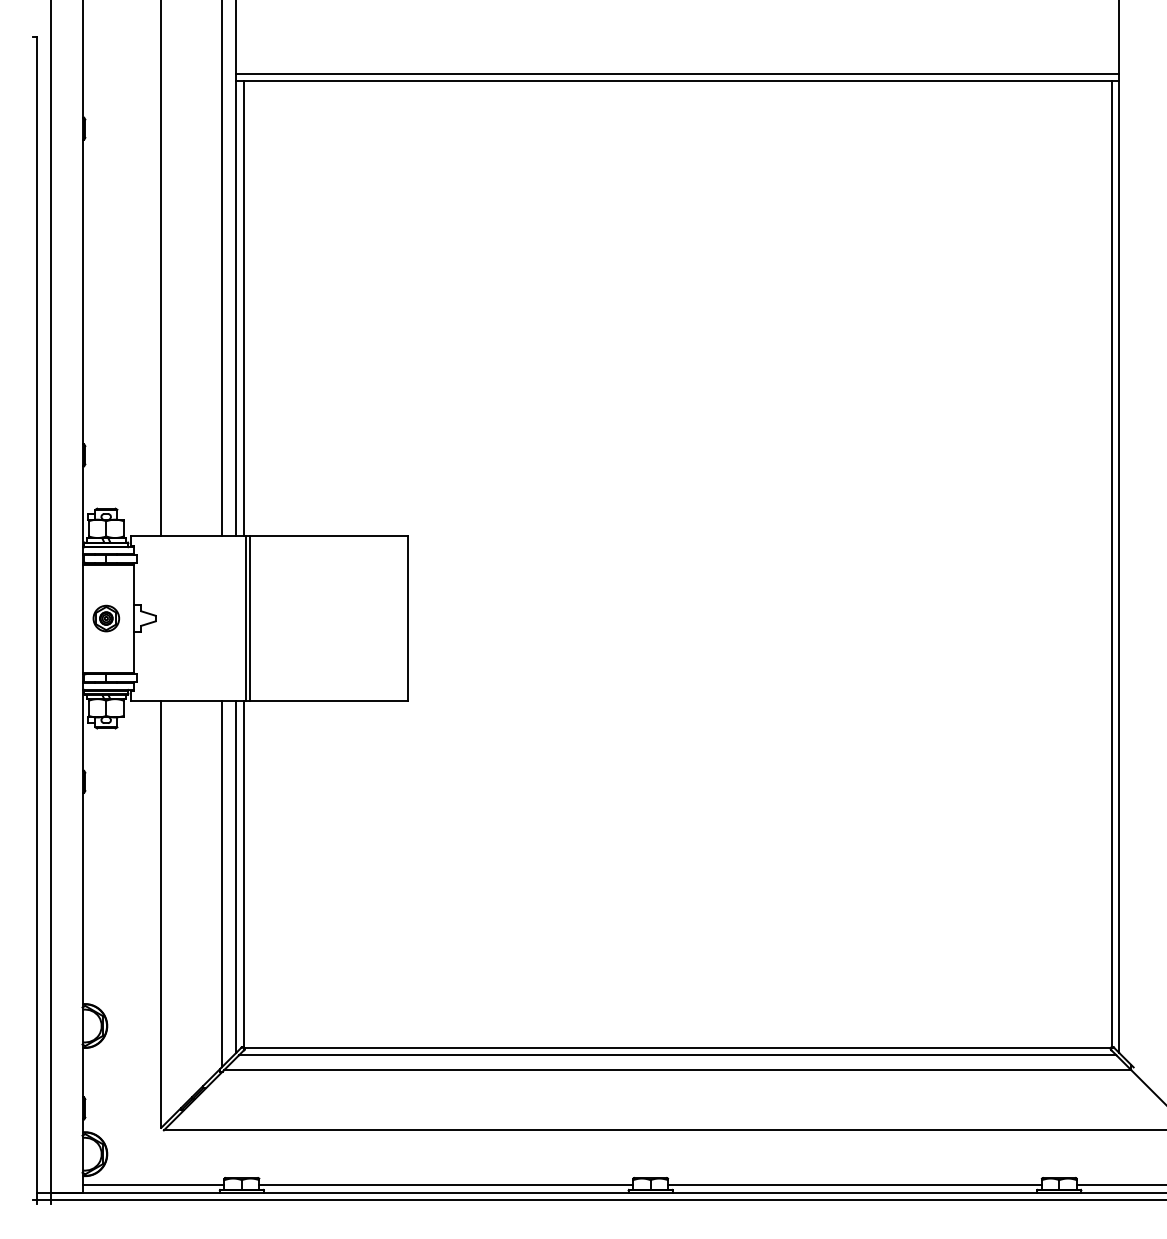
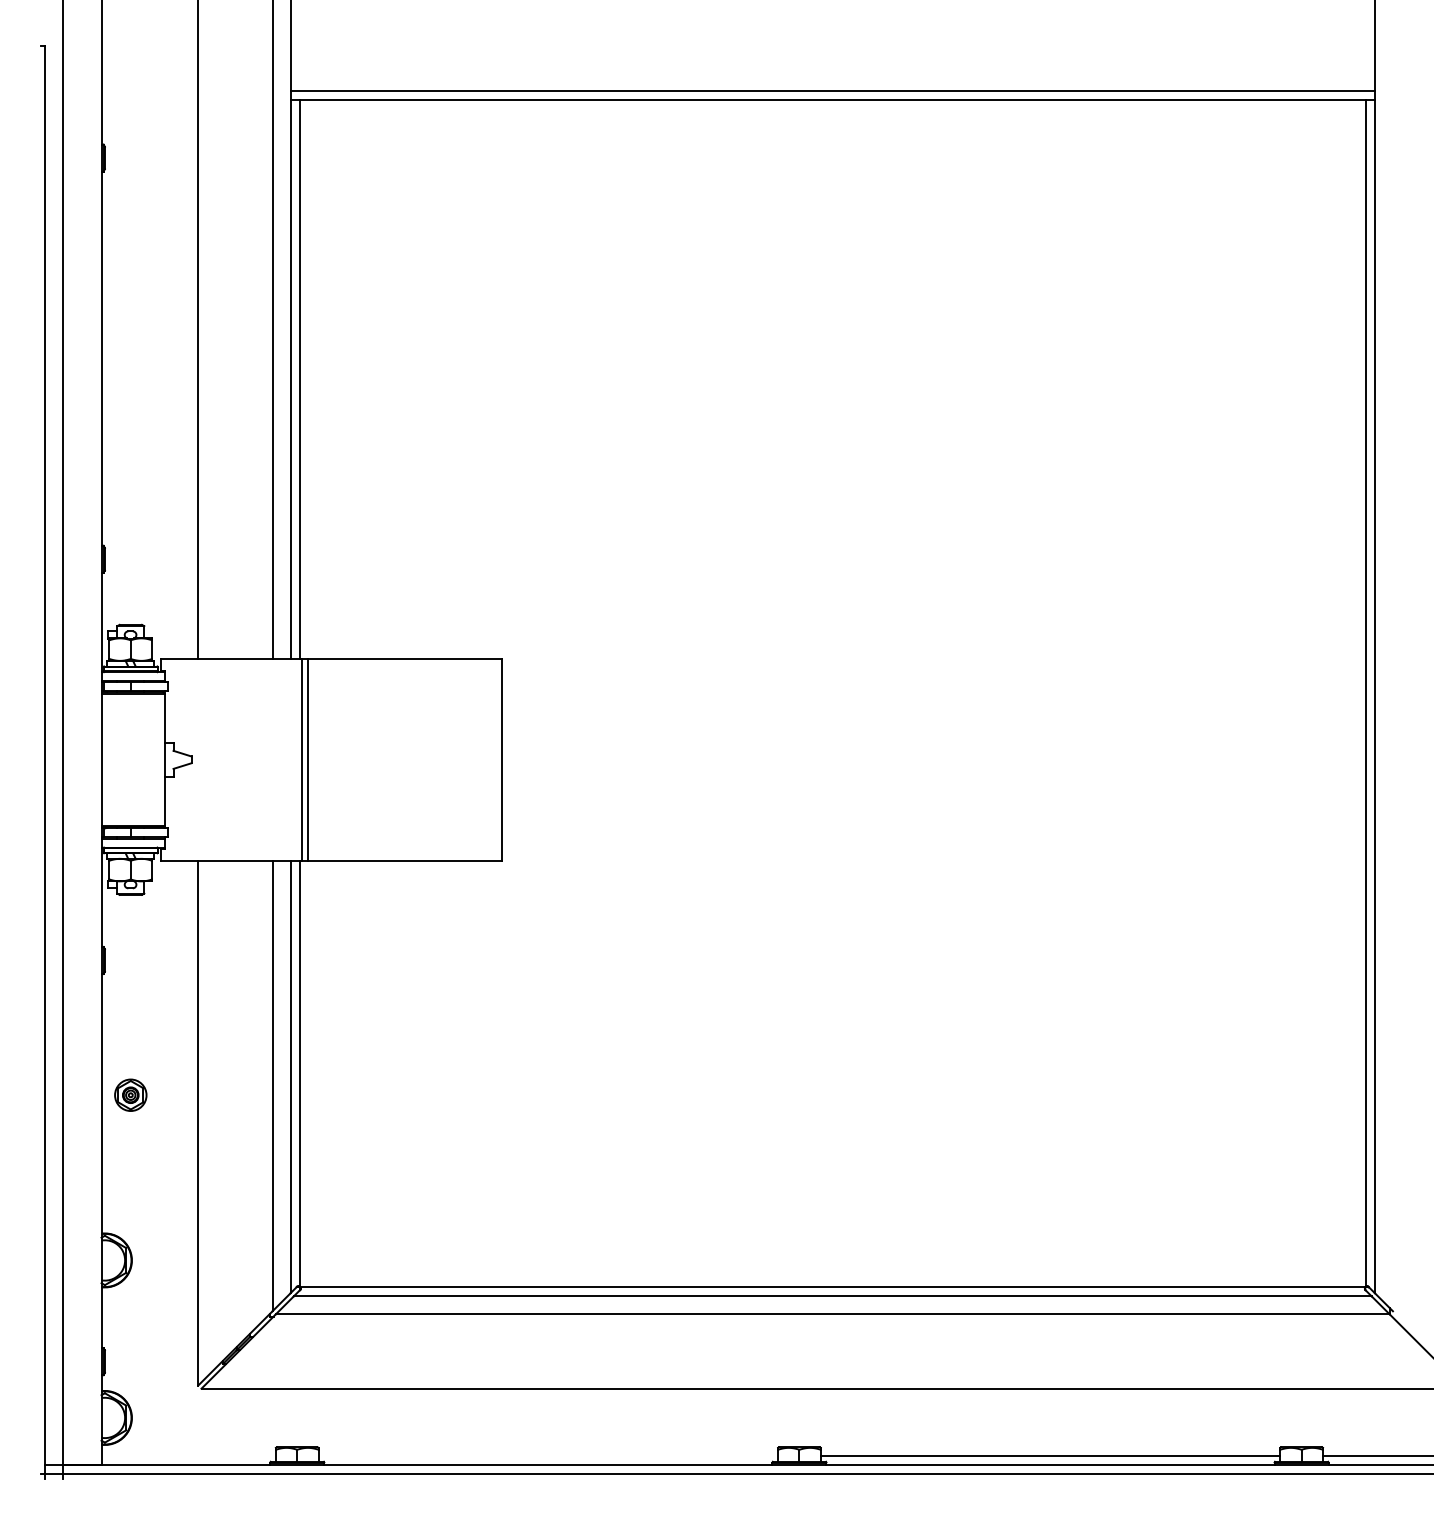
part: (106, 618) -> (130, 1095), moved
line: (153, 1185) -> (188, 1456), removed
line: (446, 1185) -> (548, 1456), removed

